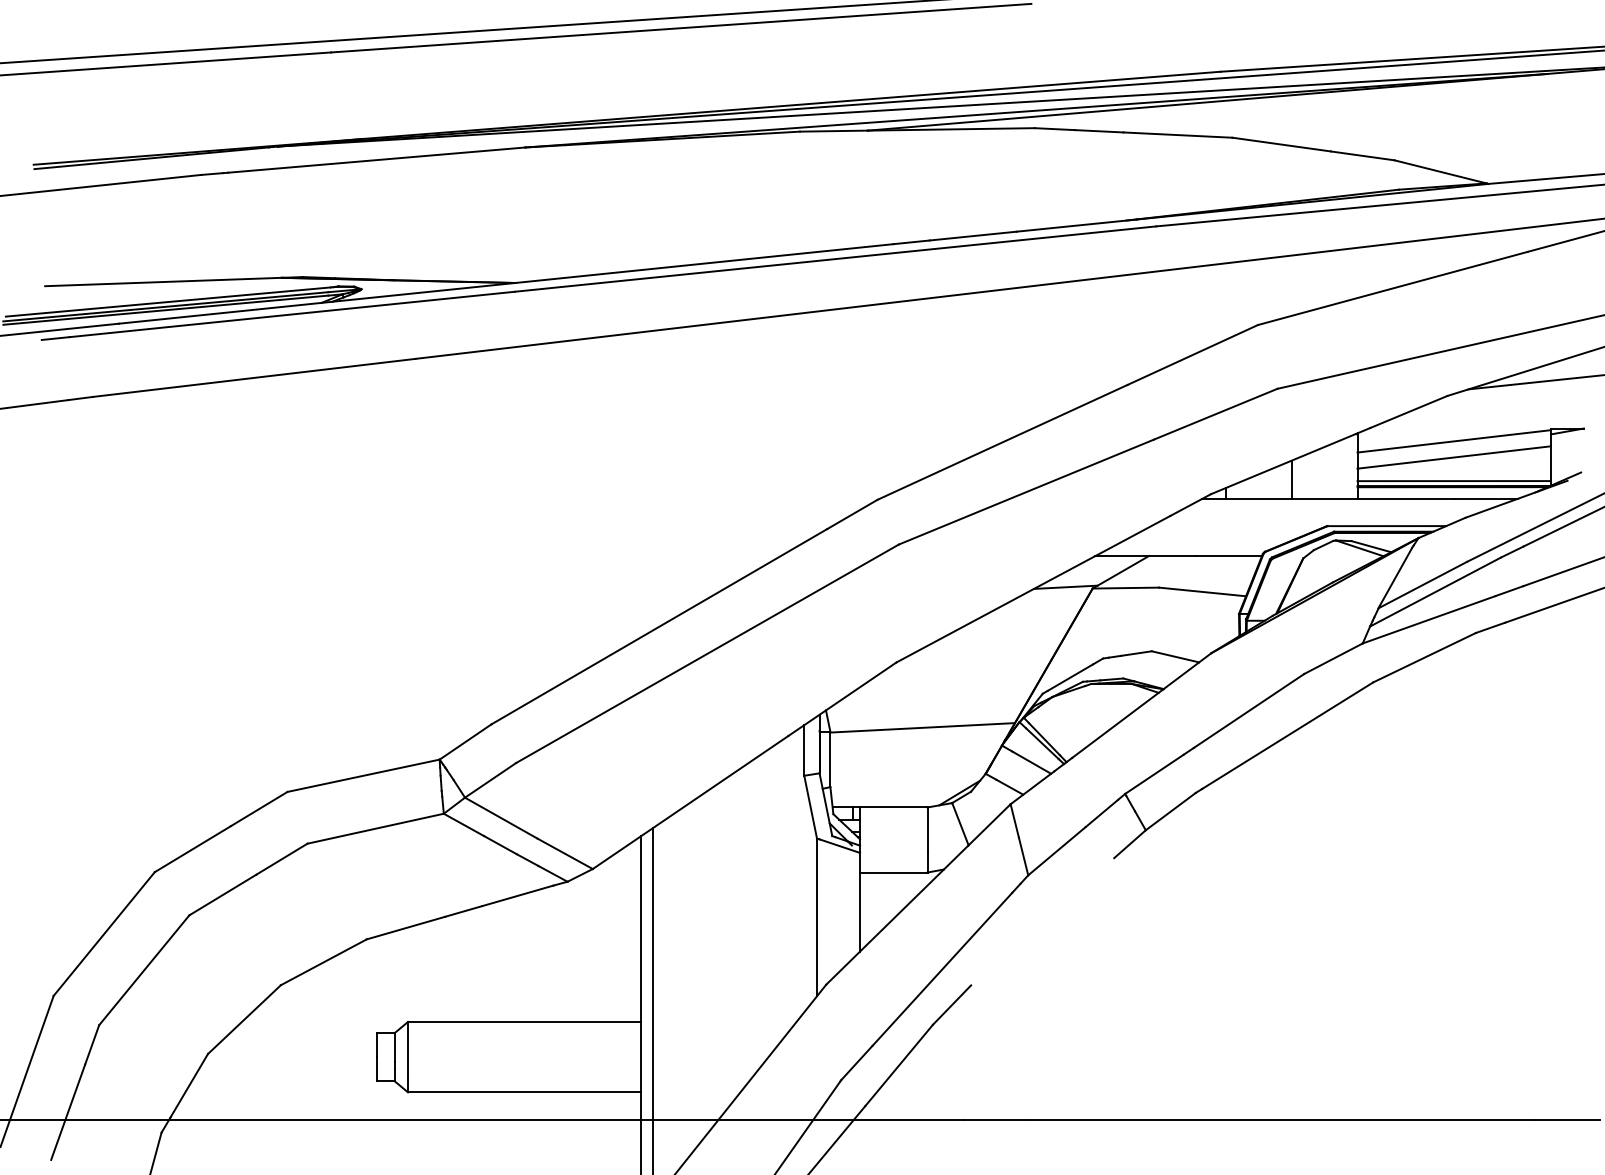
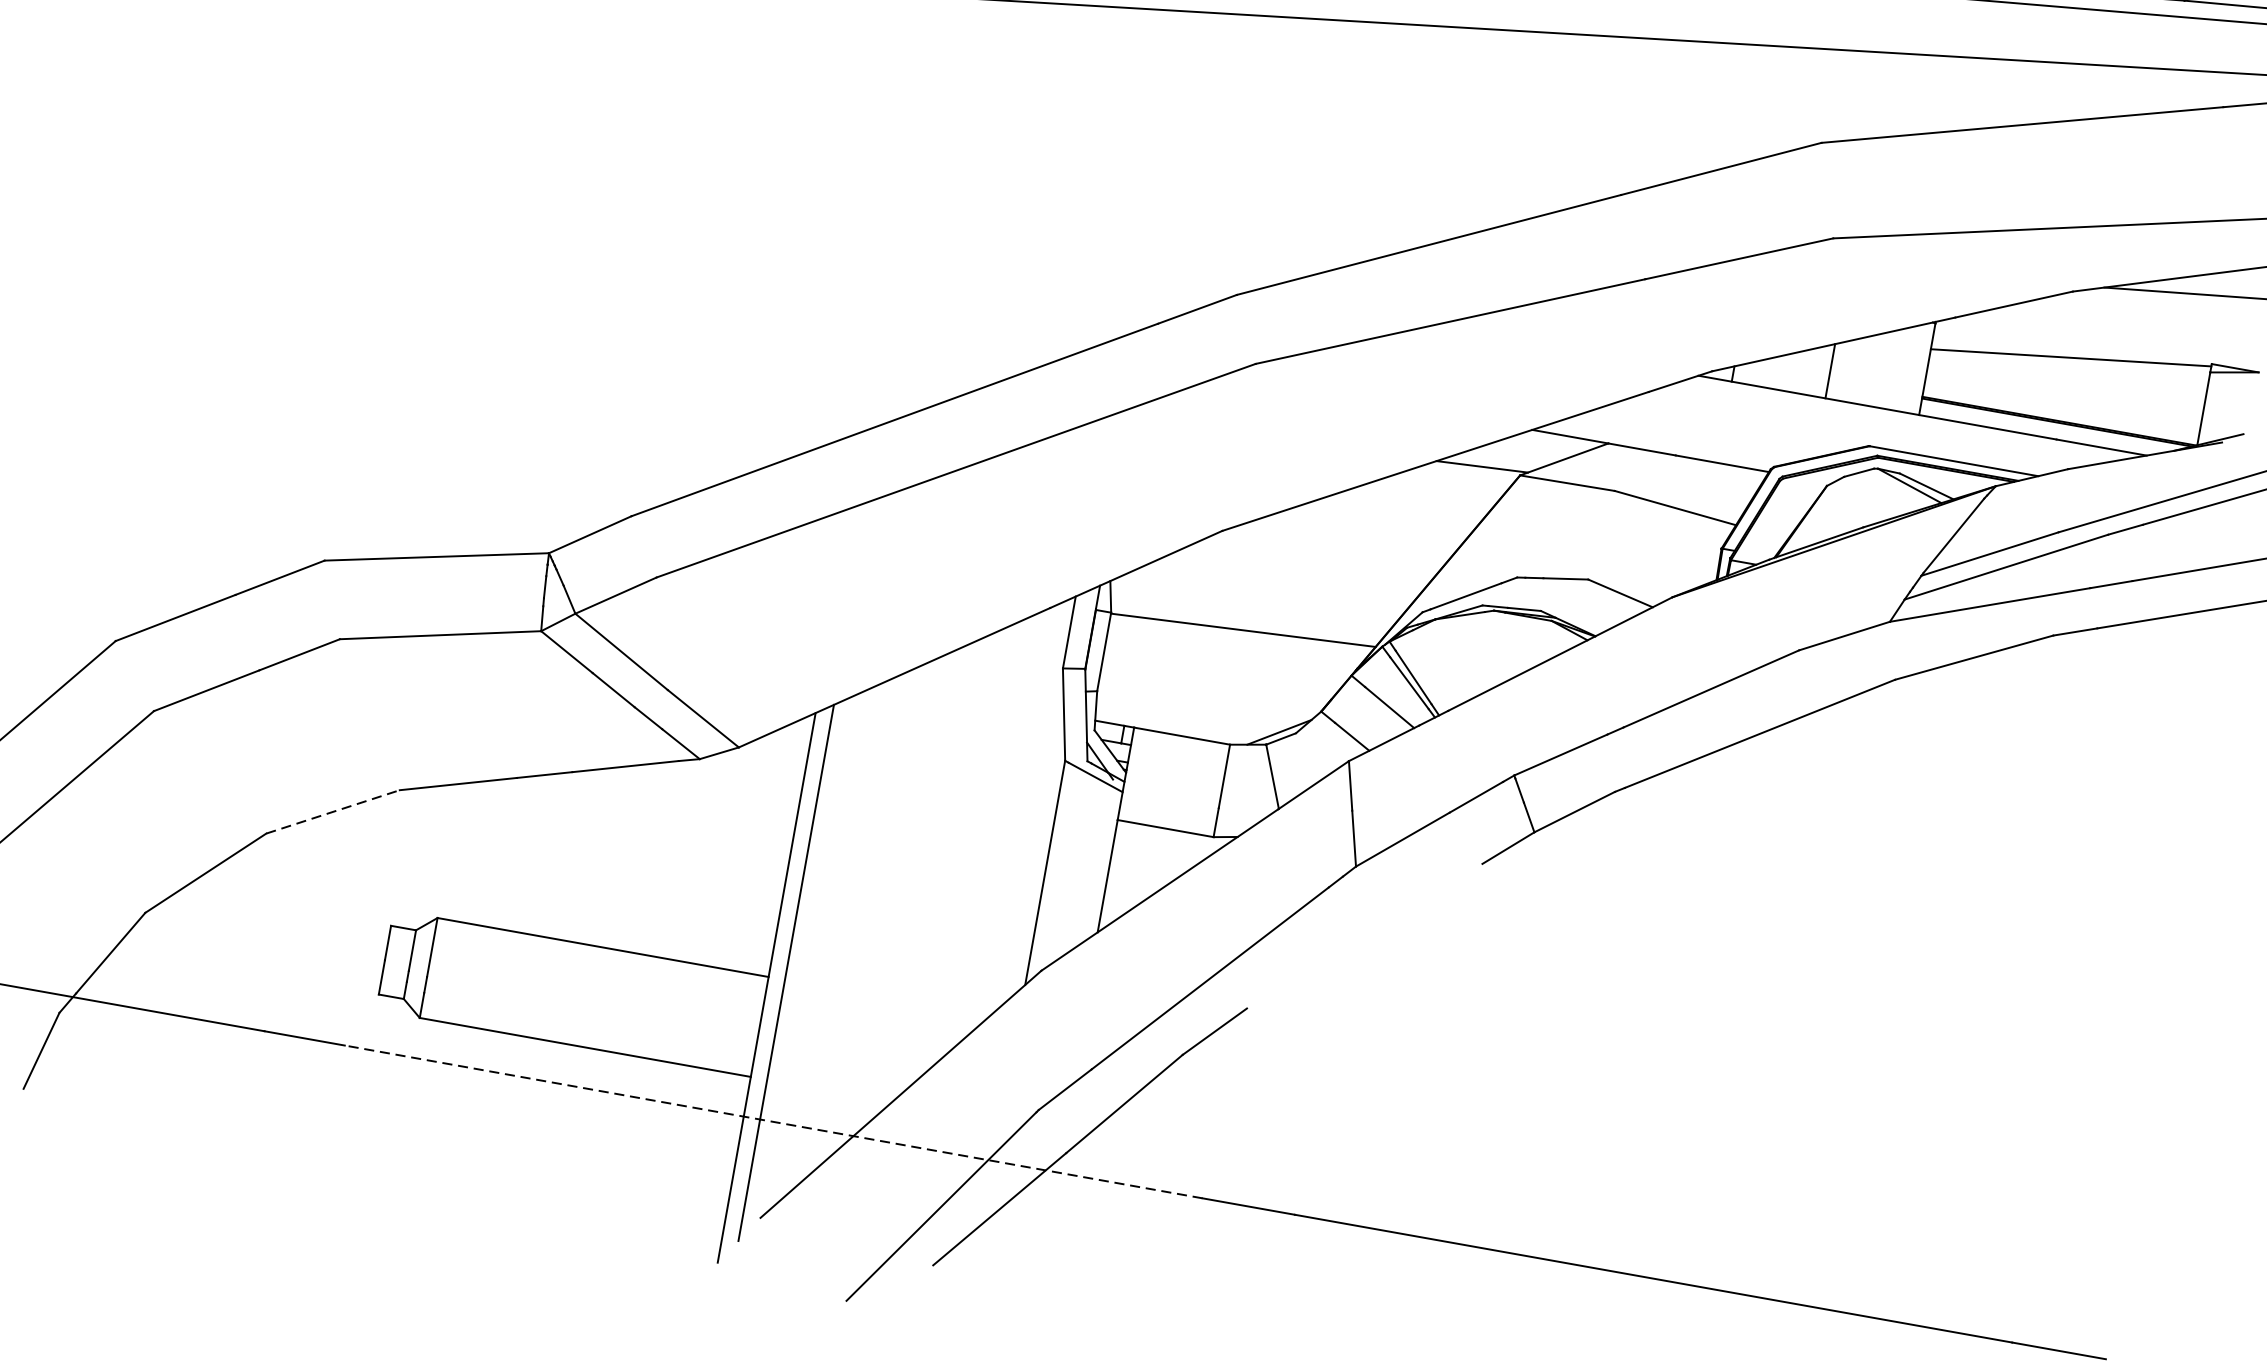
line: (1453, 457) -> (2065, 380), removed
line: (1453, 481) -> (2059, 414), removed
line: (323, 962) -> (332, 812), solid -> dashed
line: (662, 1120) -> (774, 1122), solid -> dashed

